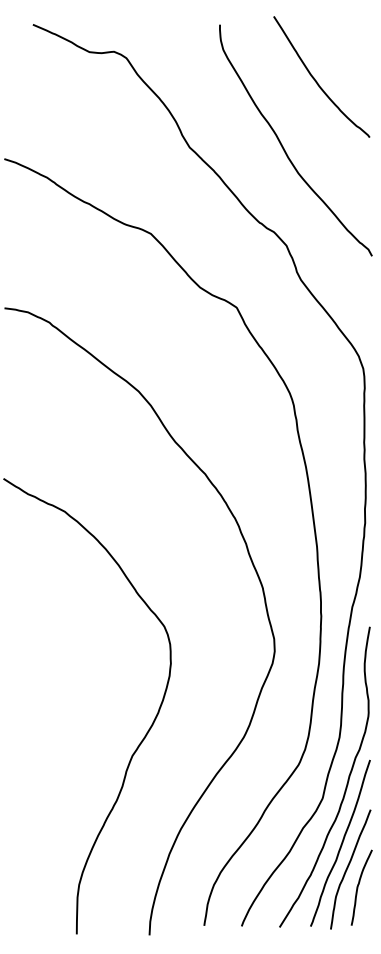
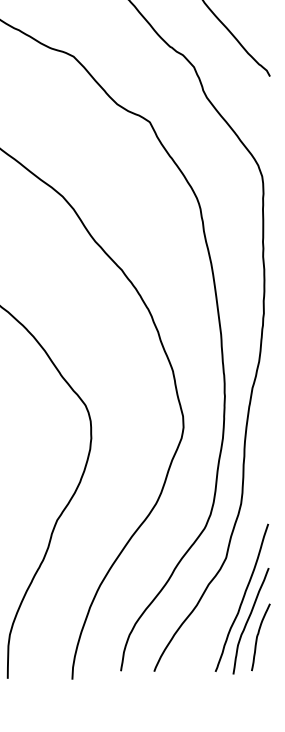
curve: (346, 783) -> (247, 544), removed

